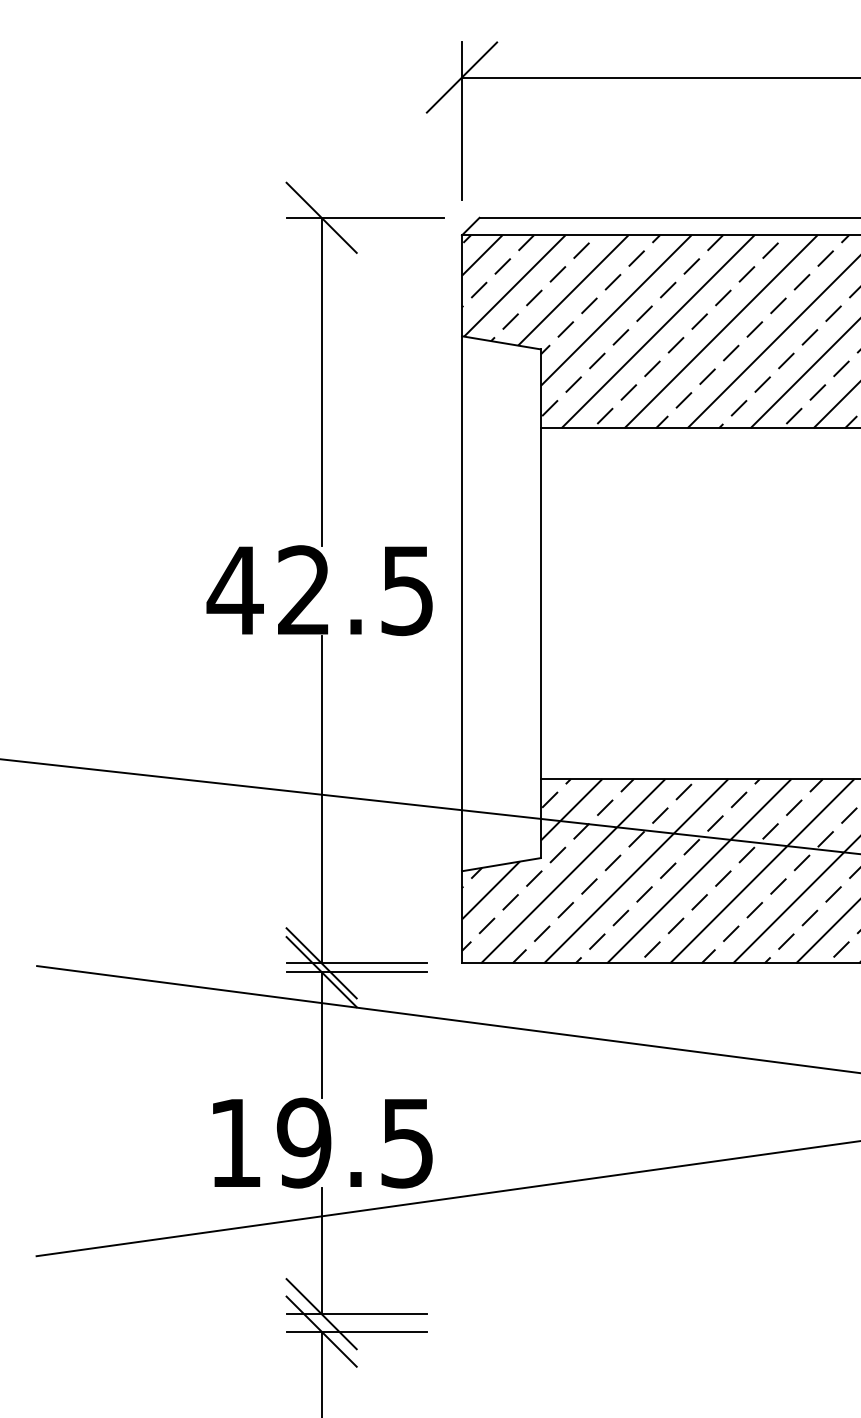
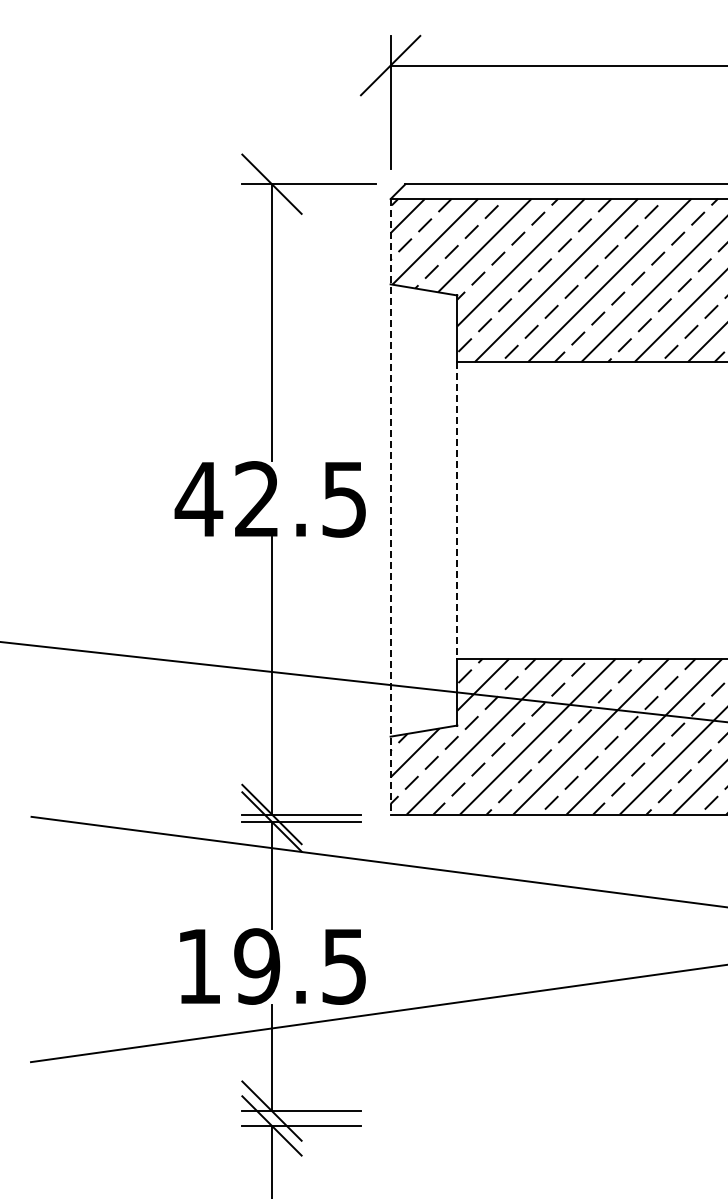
line: (461, 598) -> (390, 506), solid -> dashed
line: (541, 604) -> (457, 511), solid -> dashed

